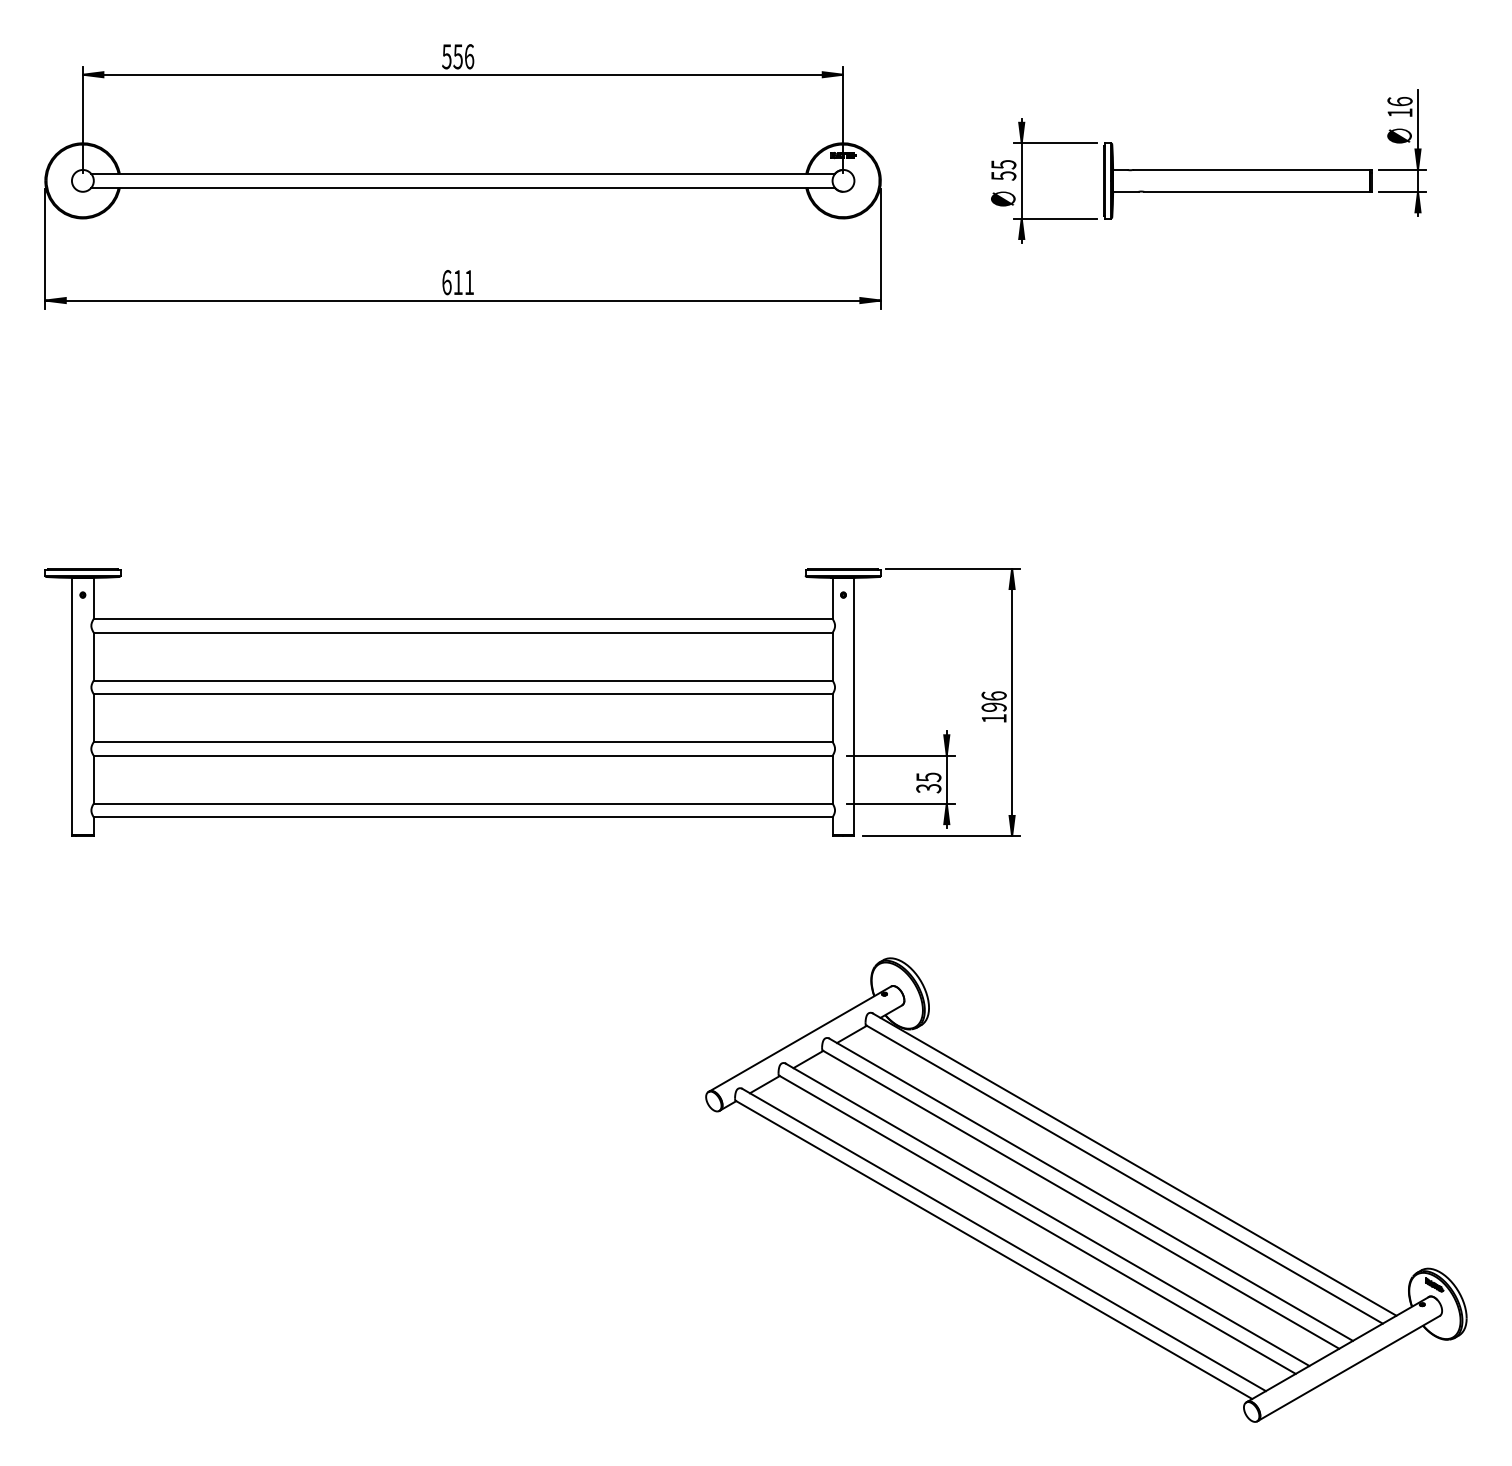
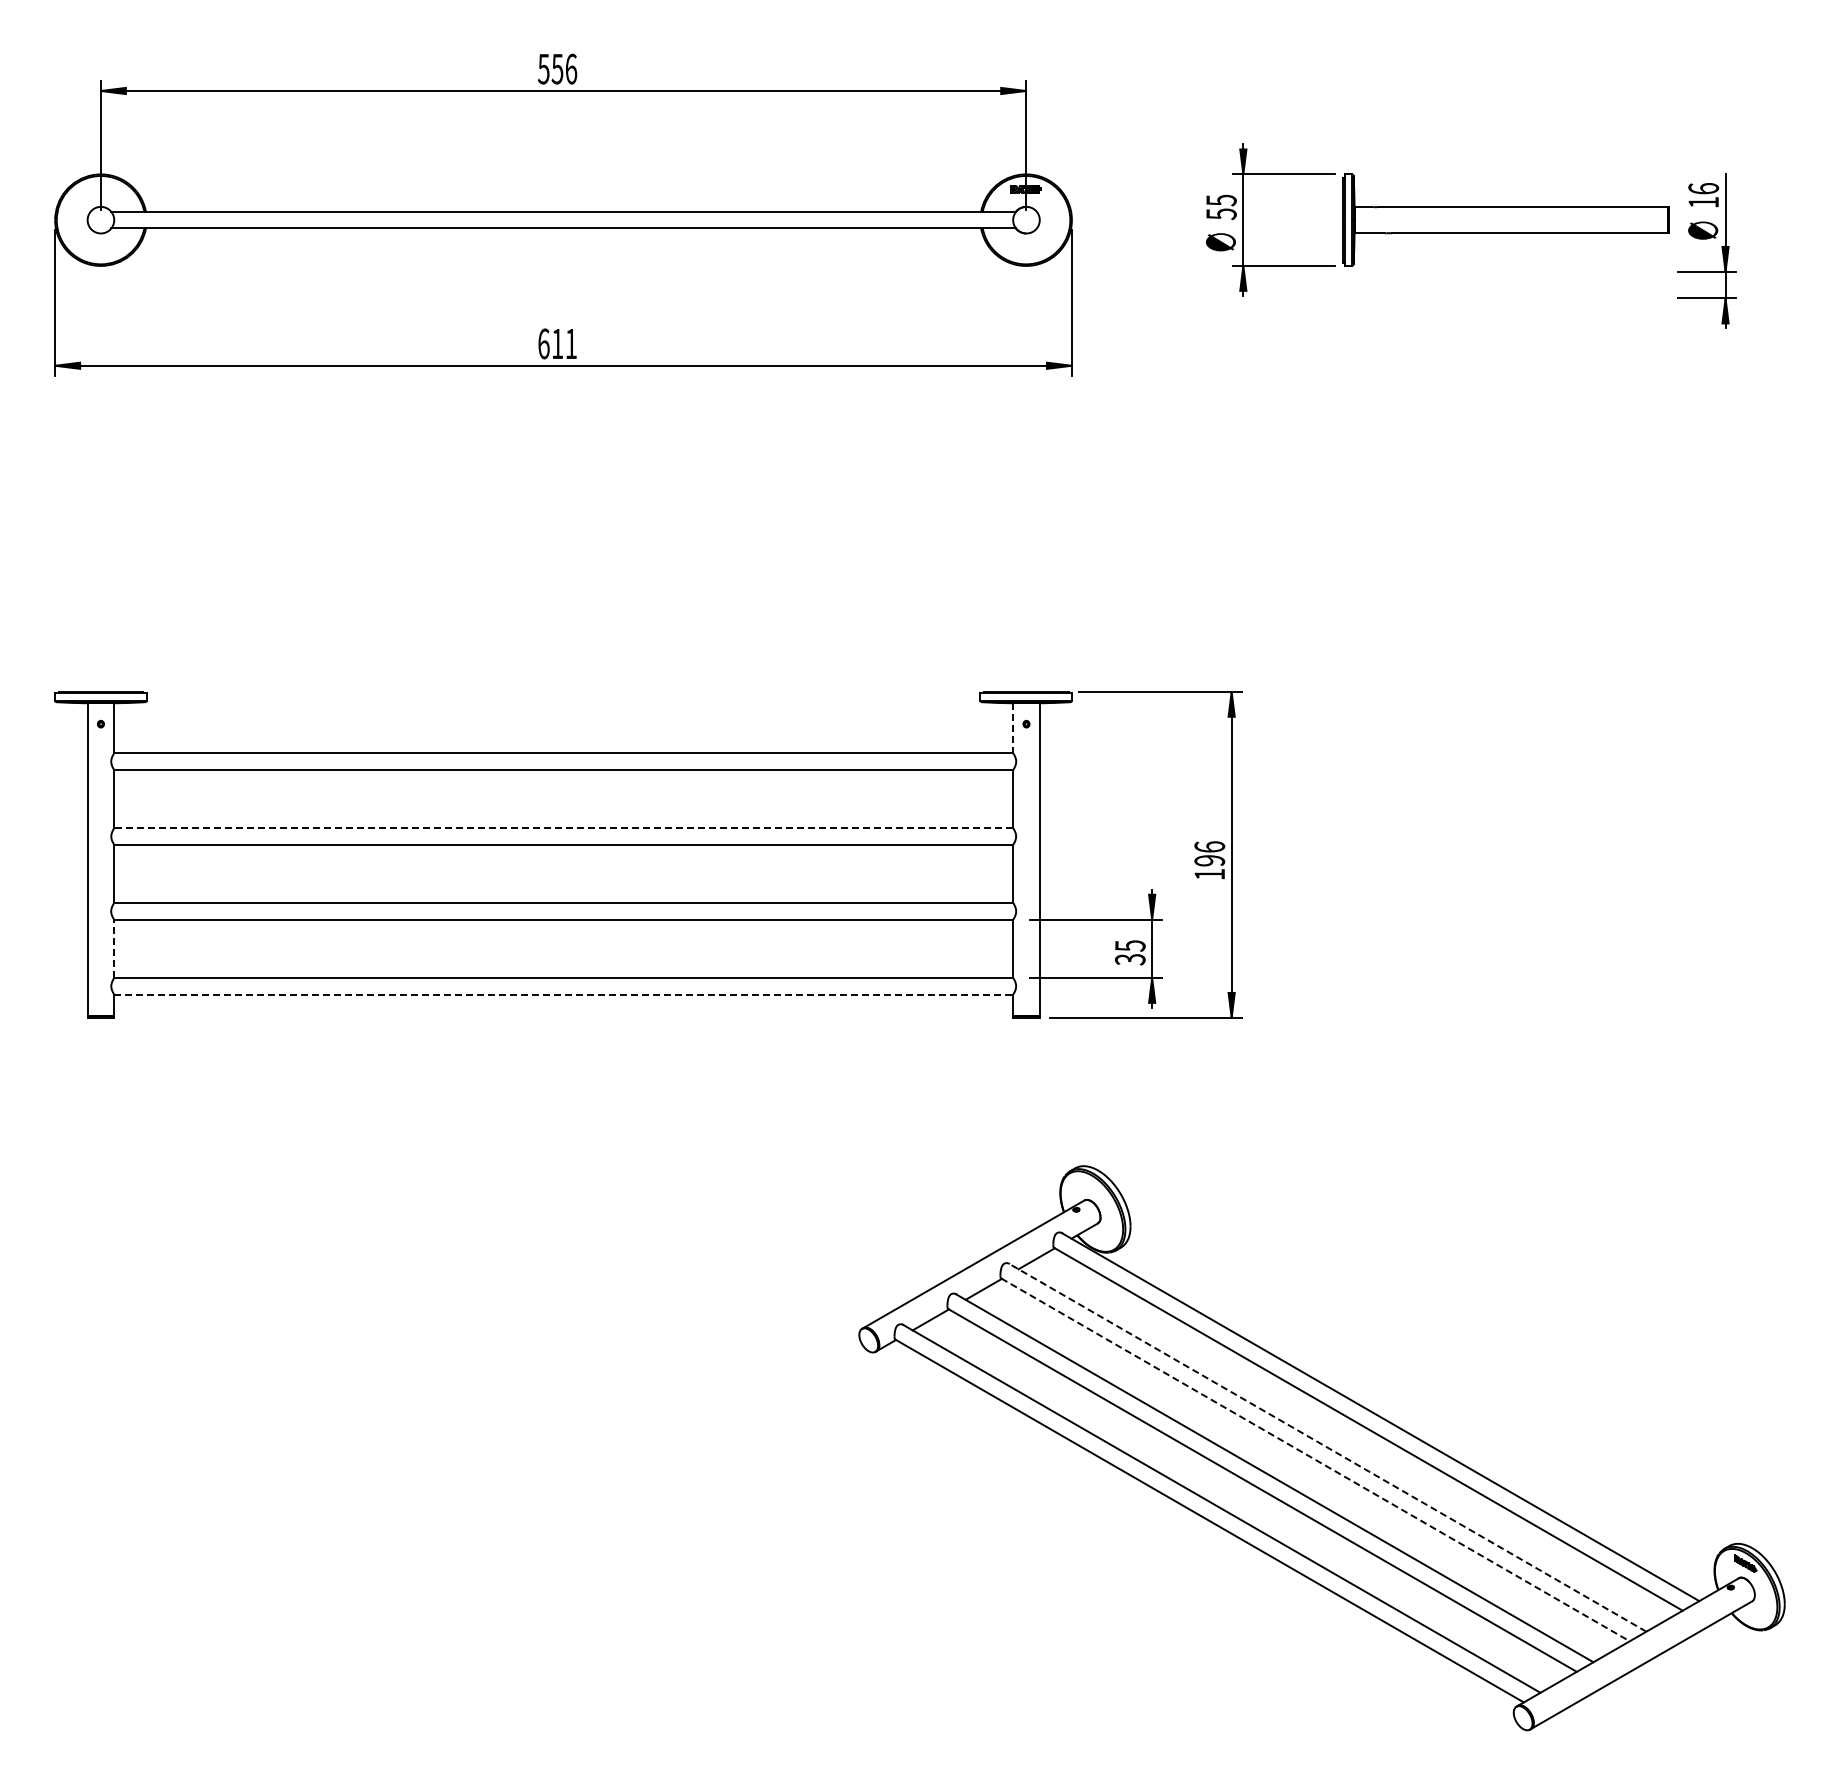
part: (1402, 143) -> (1706, 239), moved
line: (832, 598) -> (1013, 728), solid -> dashed
line: (463, 680) -> (563, 828), solid -> dashed
line: (94, 779) -> (114, 948), solid -> dashed
line: (463, 817) -> (563, 994), solid -> dashed
line: (1090, 1189) -> (1327, 1447), solid -> dashed
line: (1081, 1199) -> (1315, 1459), solid -> dashed

